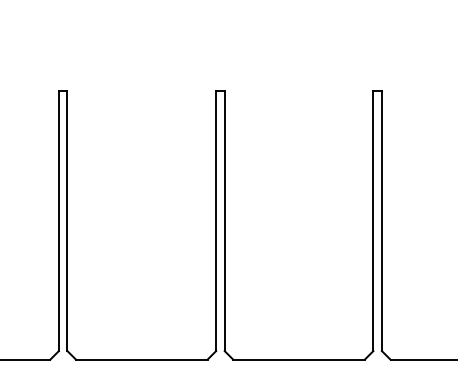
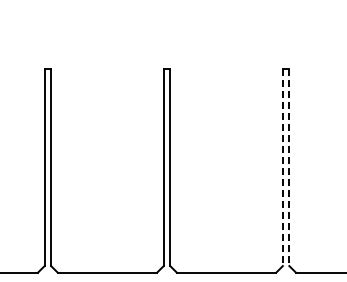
line: (372, 220) -> (282, 167), solid -> dashed
line: (382, 220) -> (289, 167), solid -> dashed

